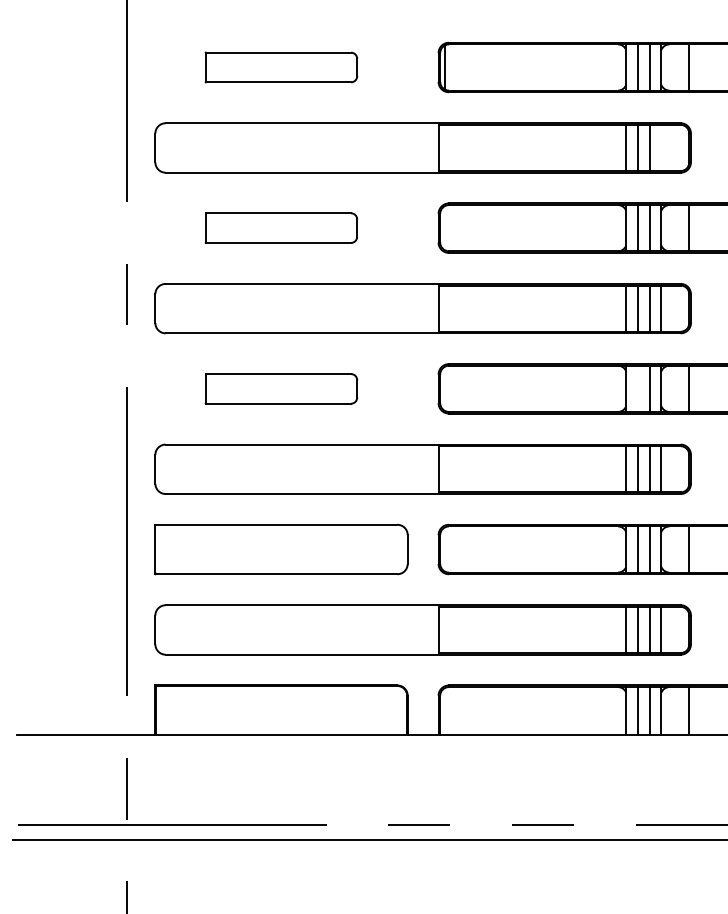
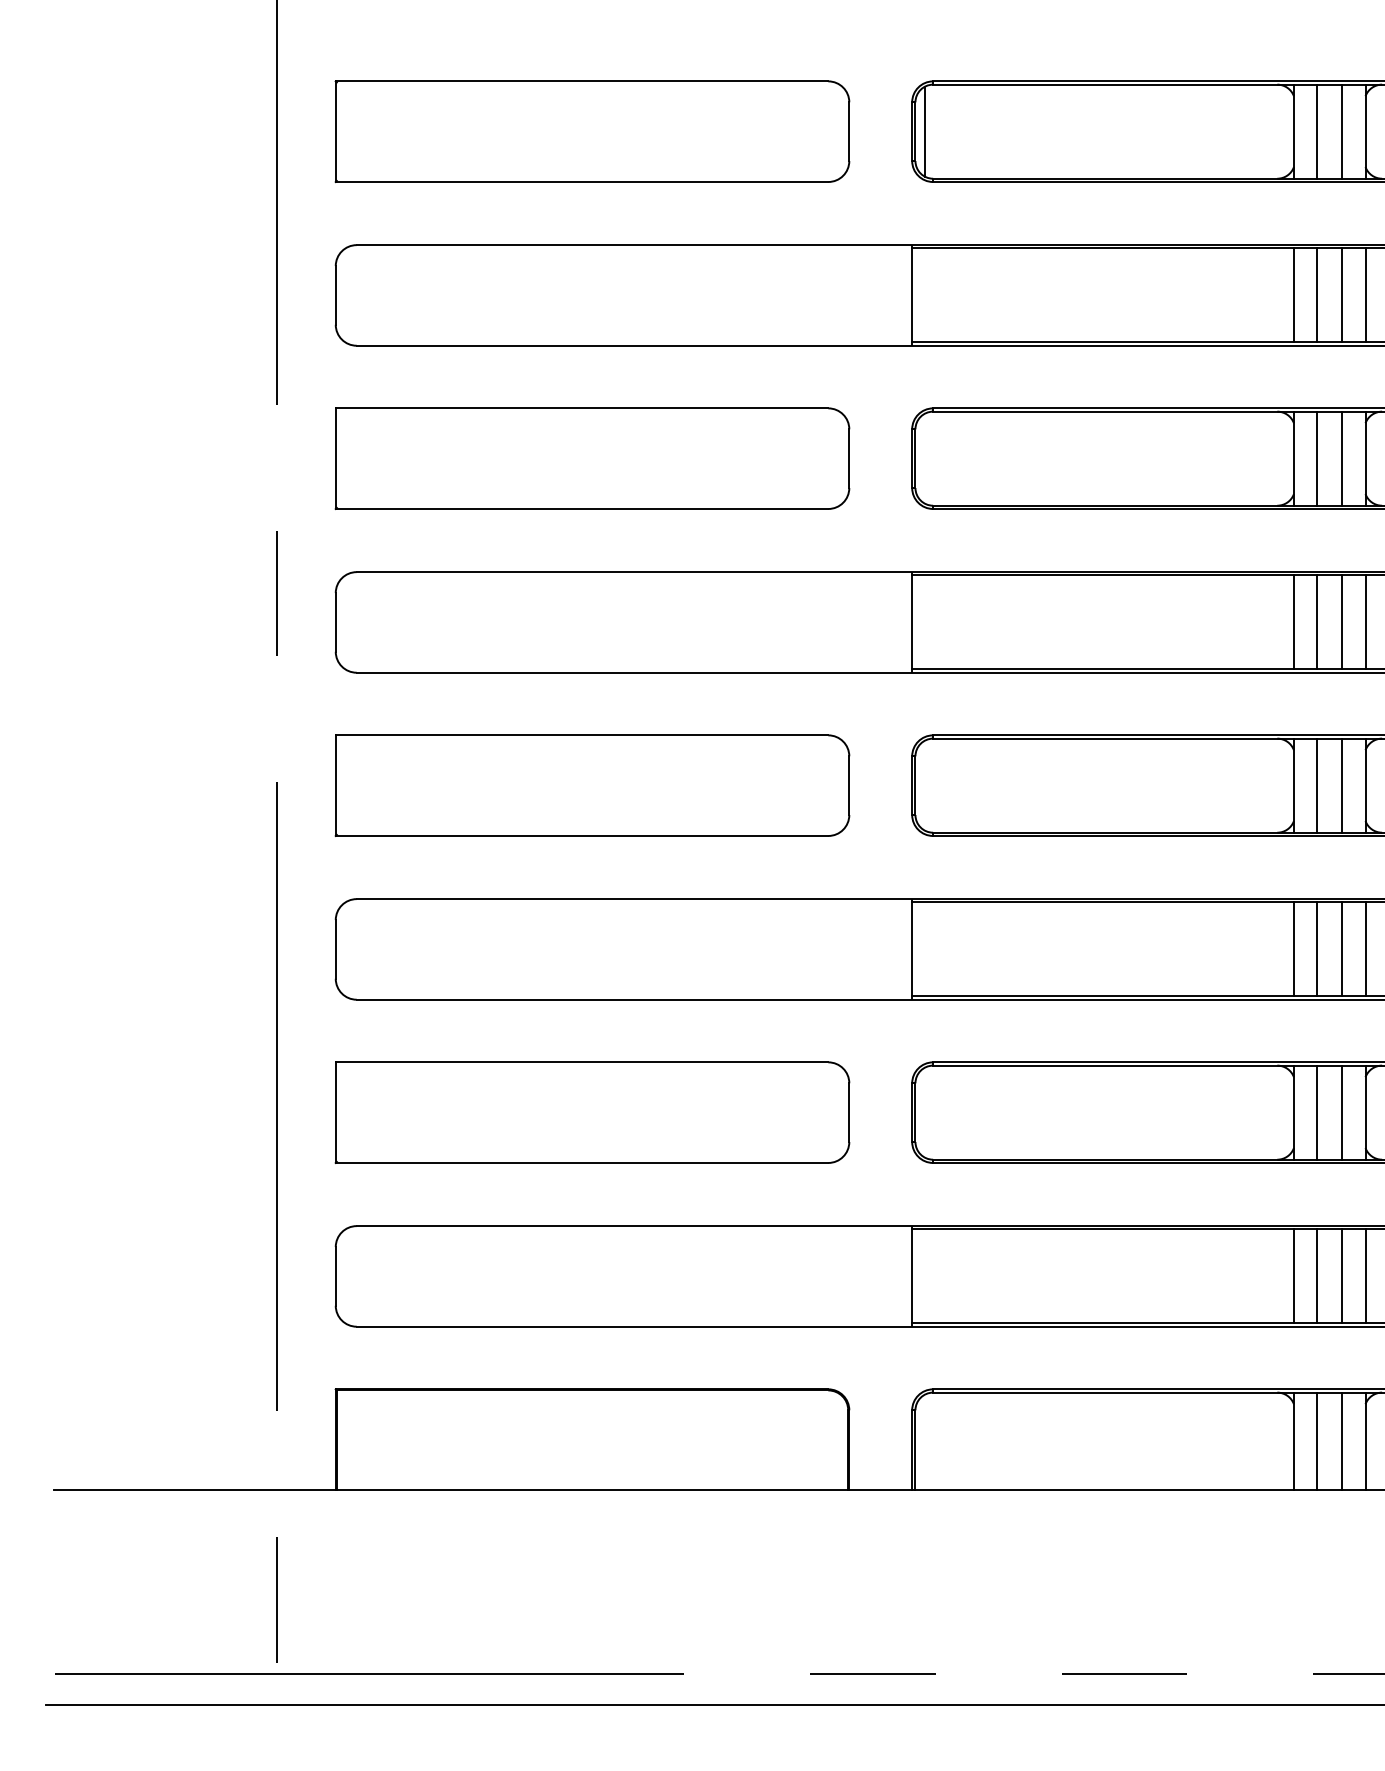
part: (281, 67) -> (592, 131), size x1.67
line: (661, 147) -> (1365, 294), added
part: (281, 227) -> (592, 457), size x1.67
part: (281, 388) -> (592, 784), size x1.67
line: (637, 388) -> (1316, 784), added

